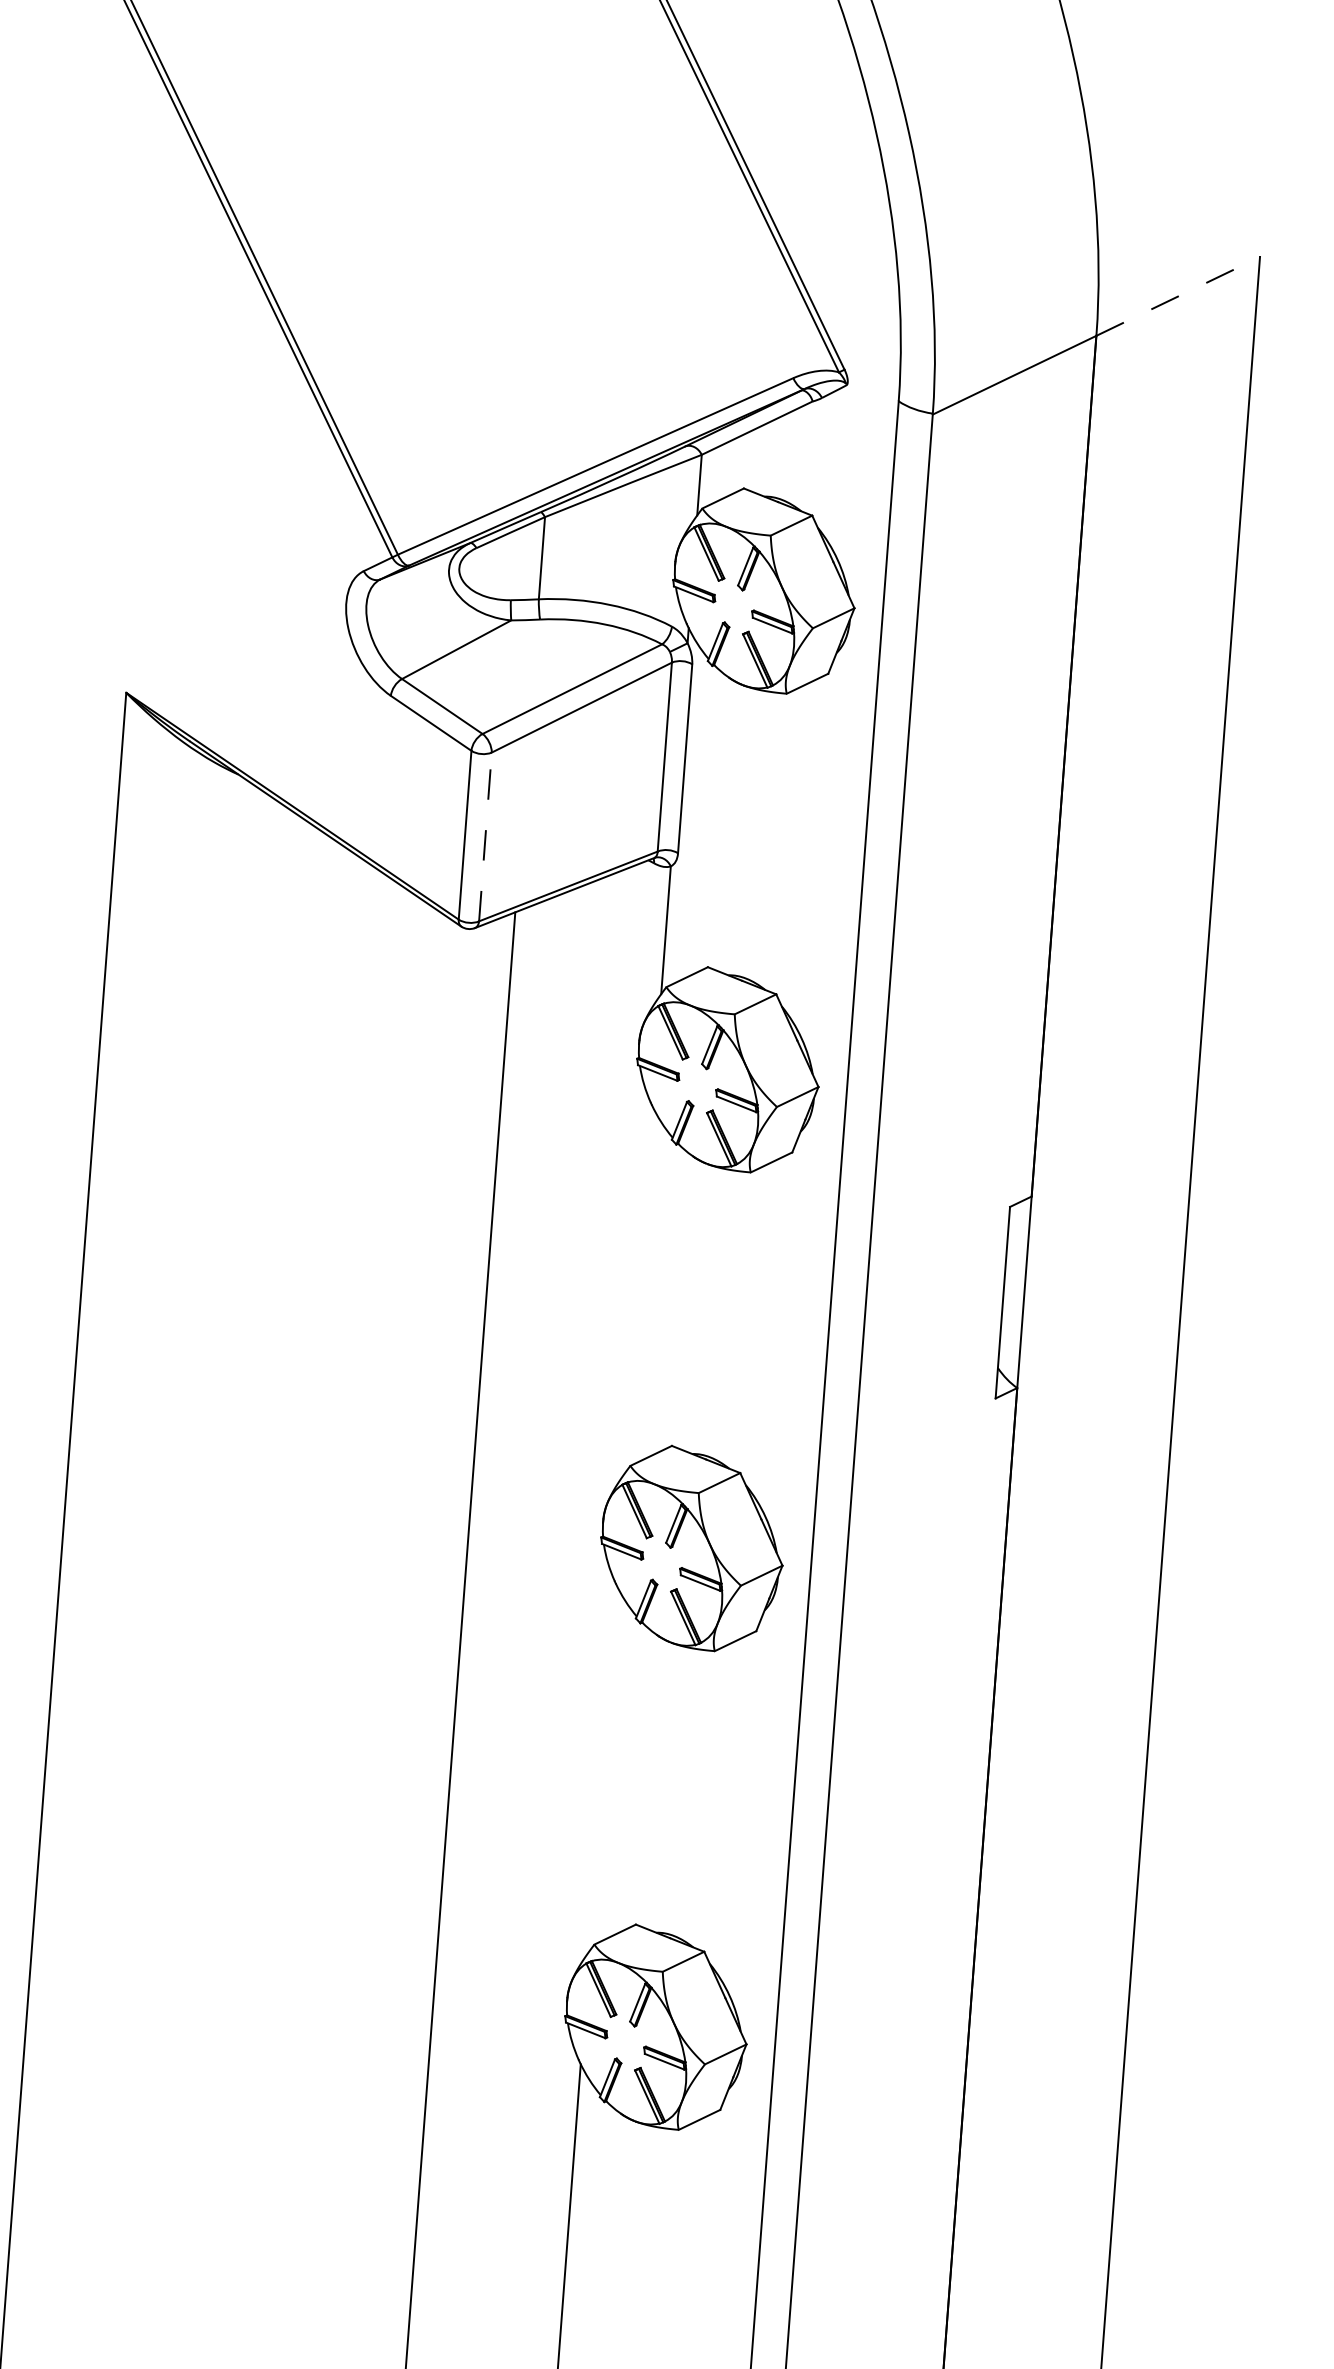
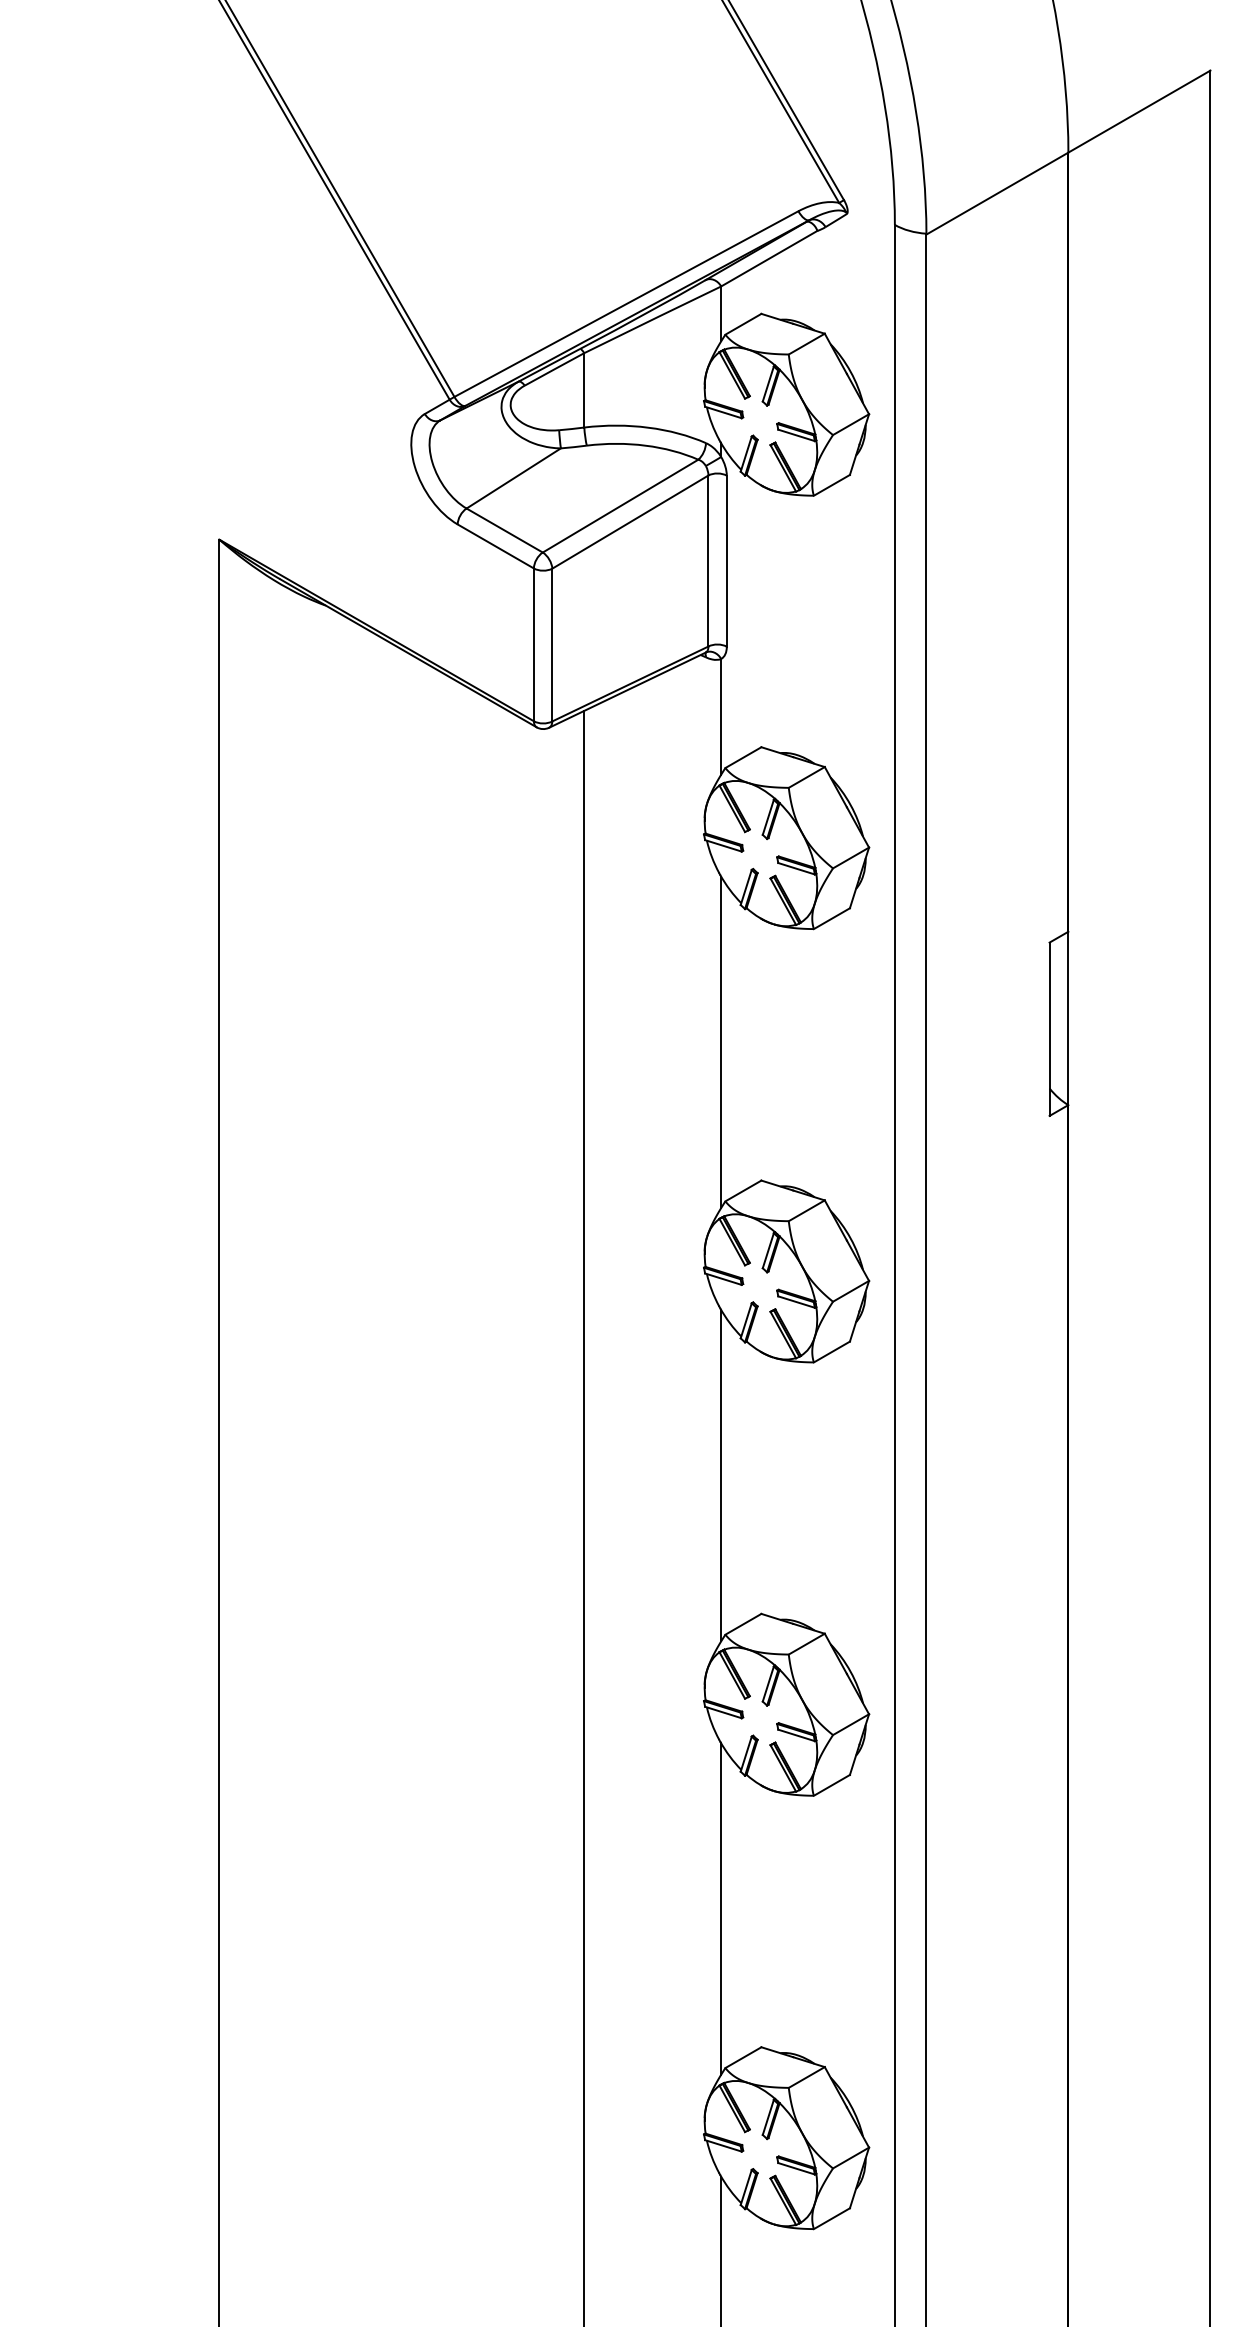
line: (1178, 296) -> (1139, 111), dashed -> solid
line: (485, 836) -> (552, 644), dashed -> solid
line: (639, 1290) -> (721, 1042), added
line: (603, 1768) -> (721, 1475), added

